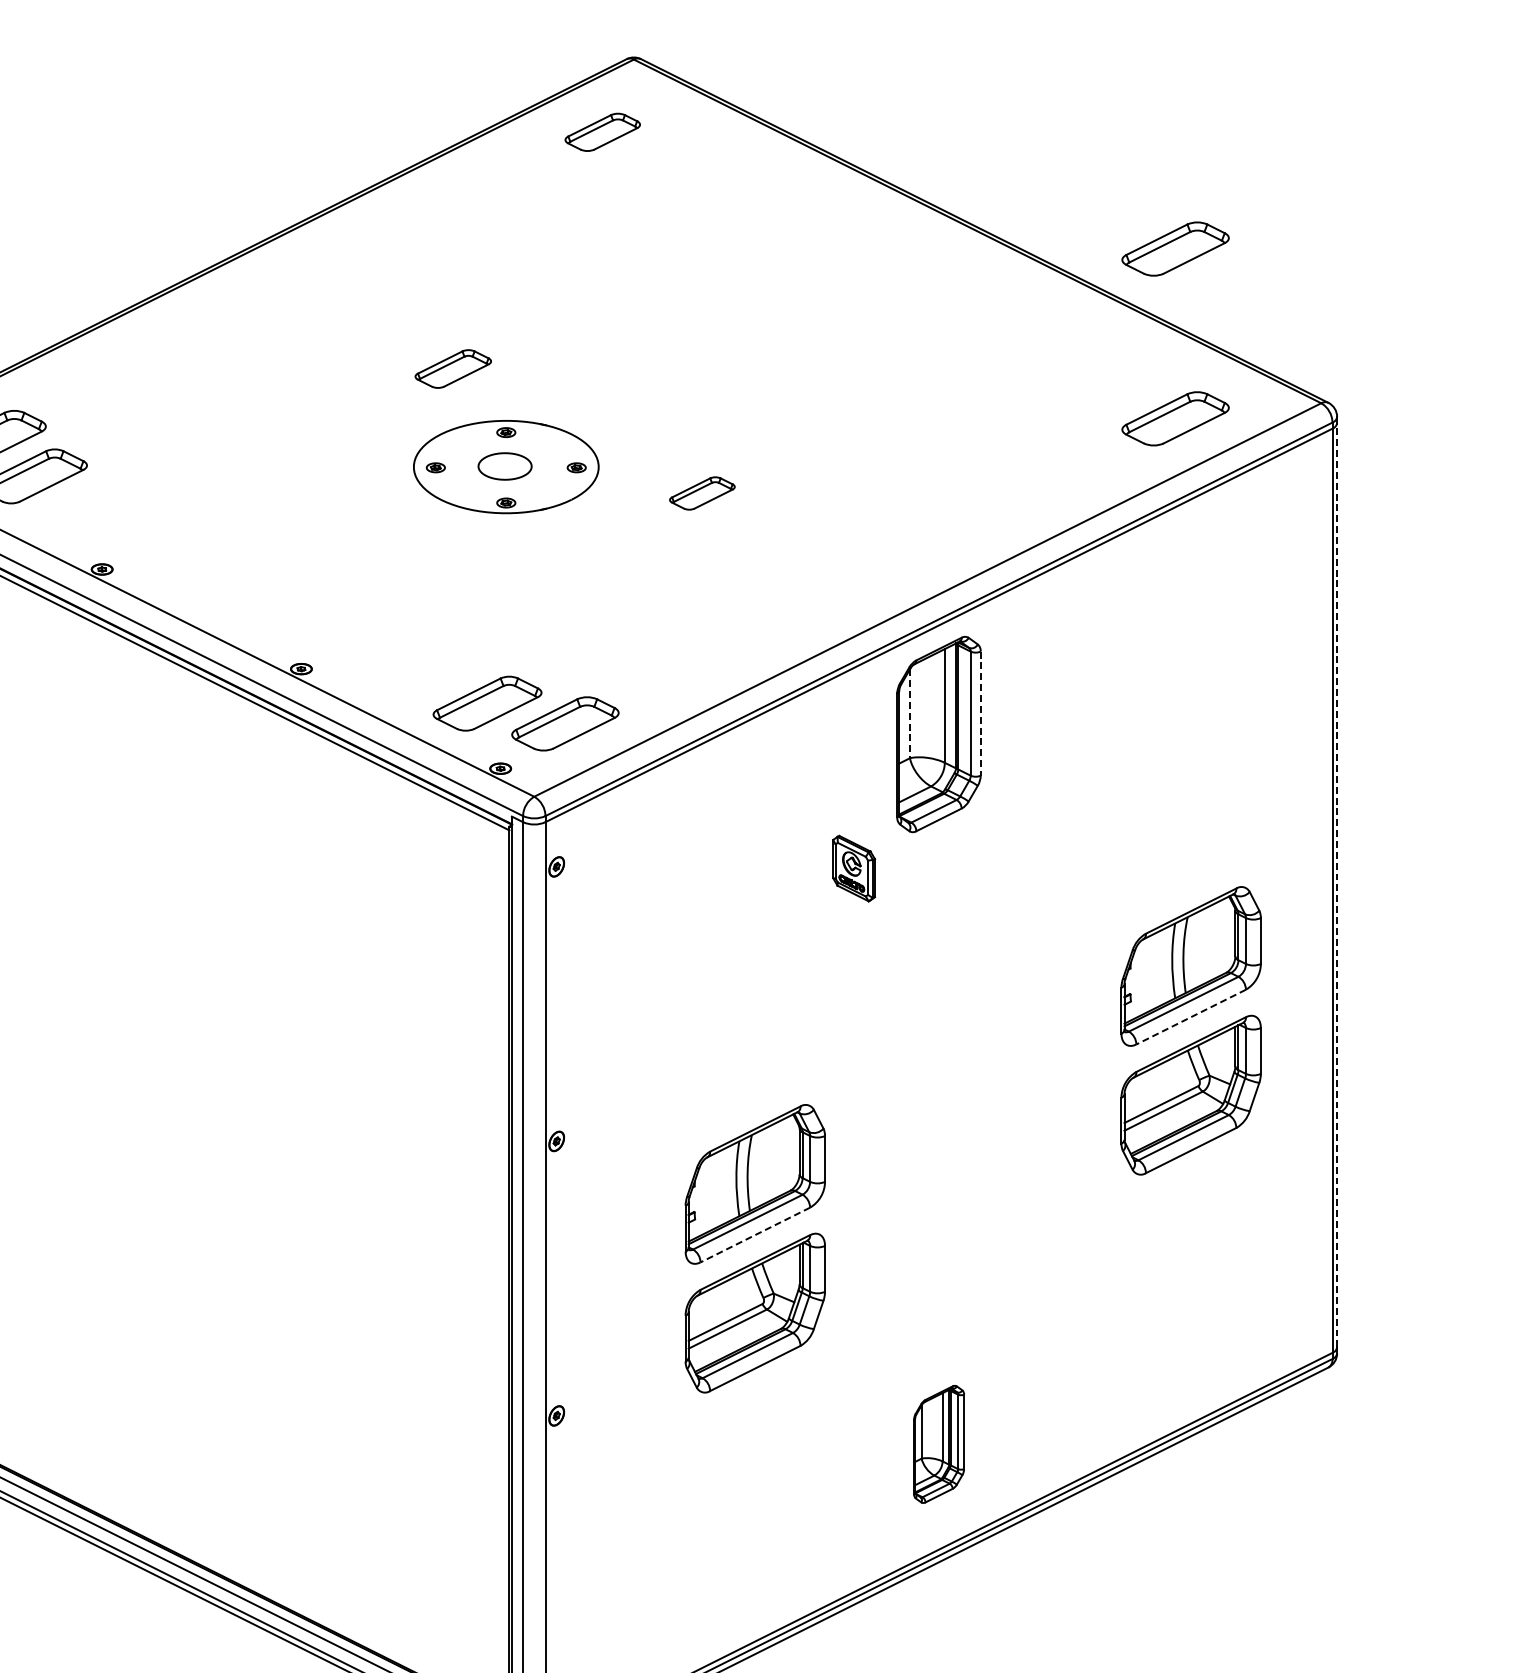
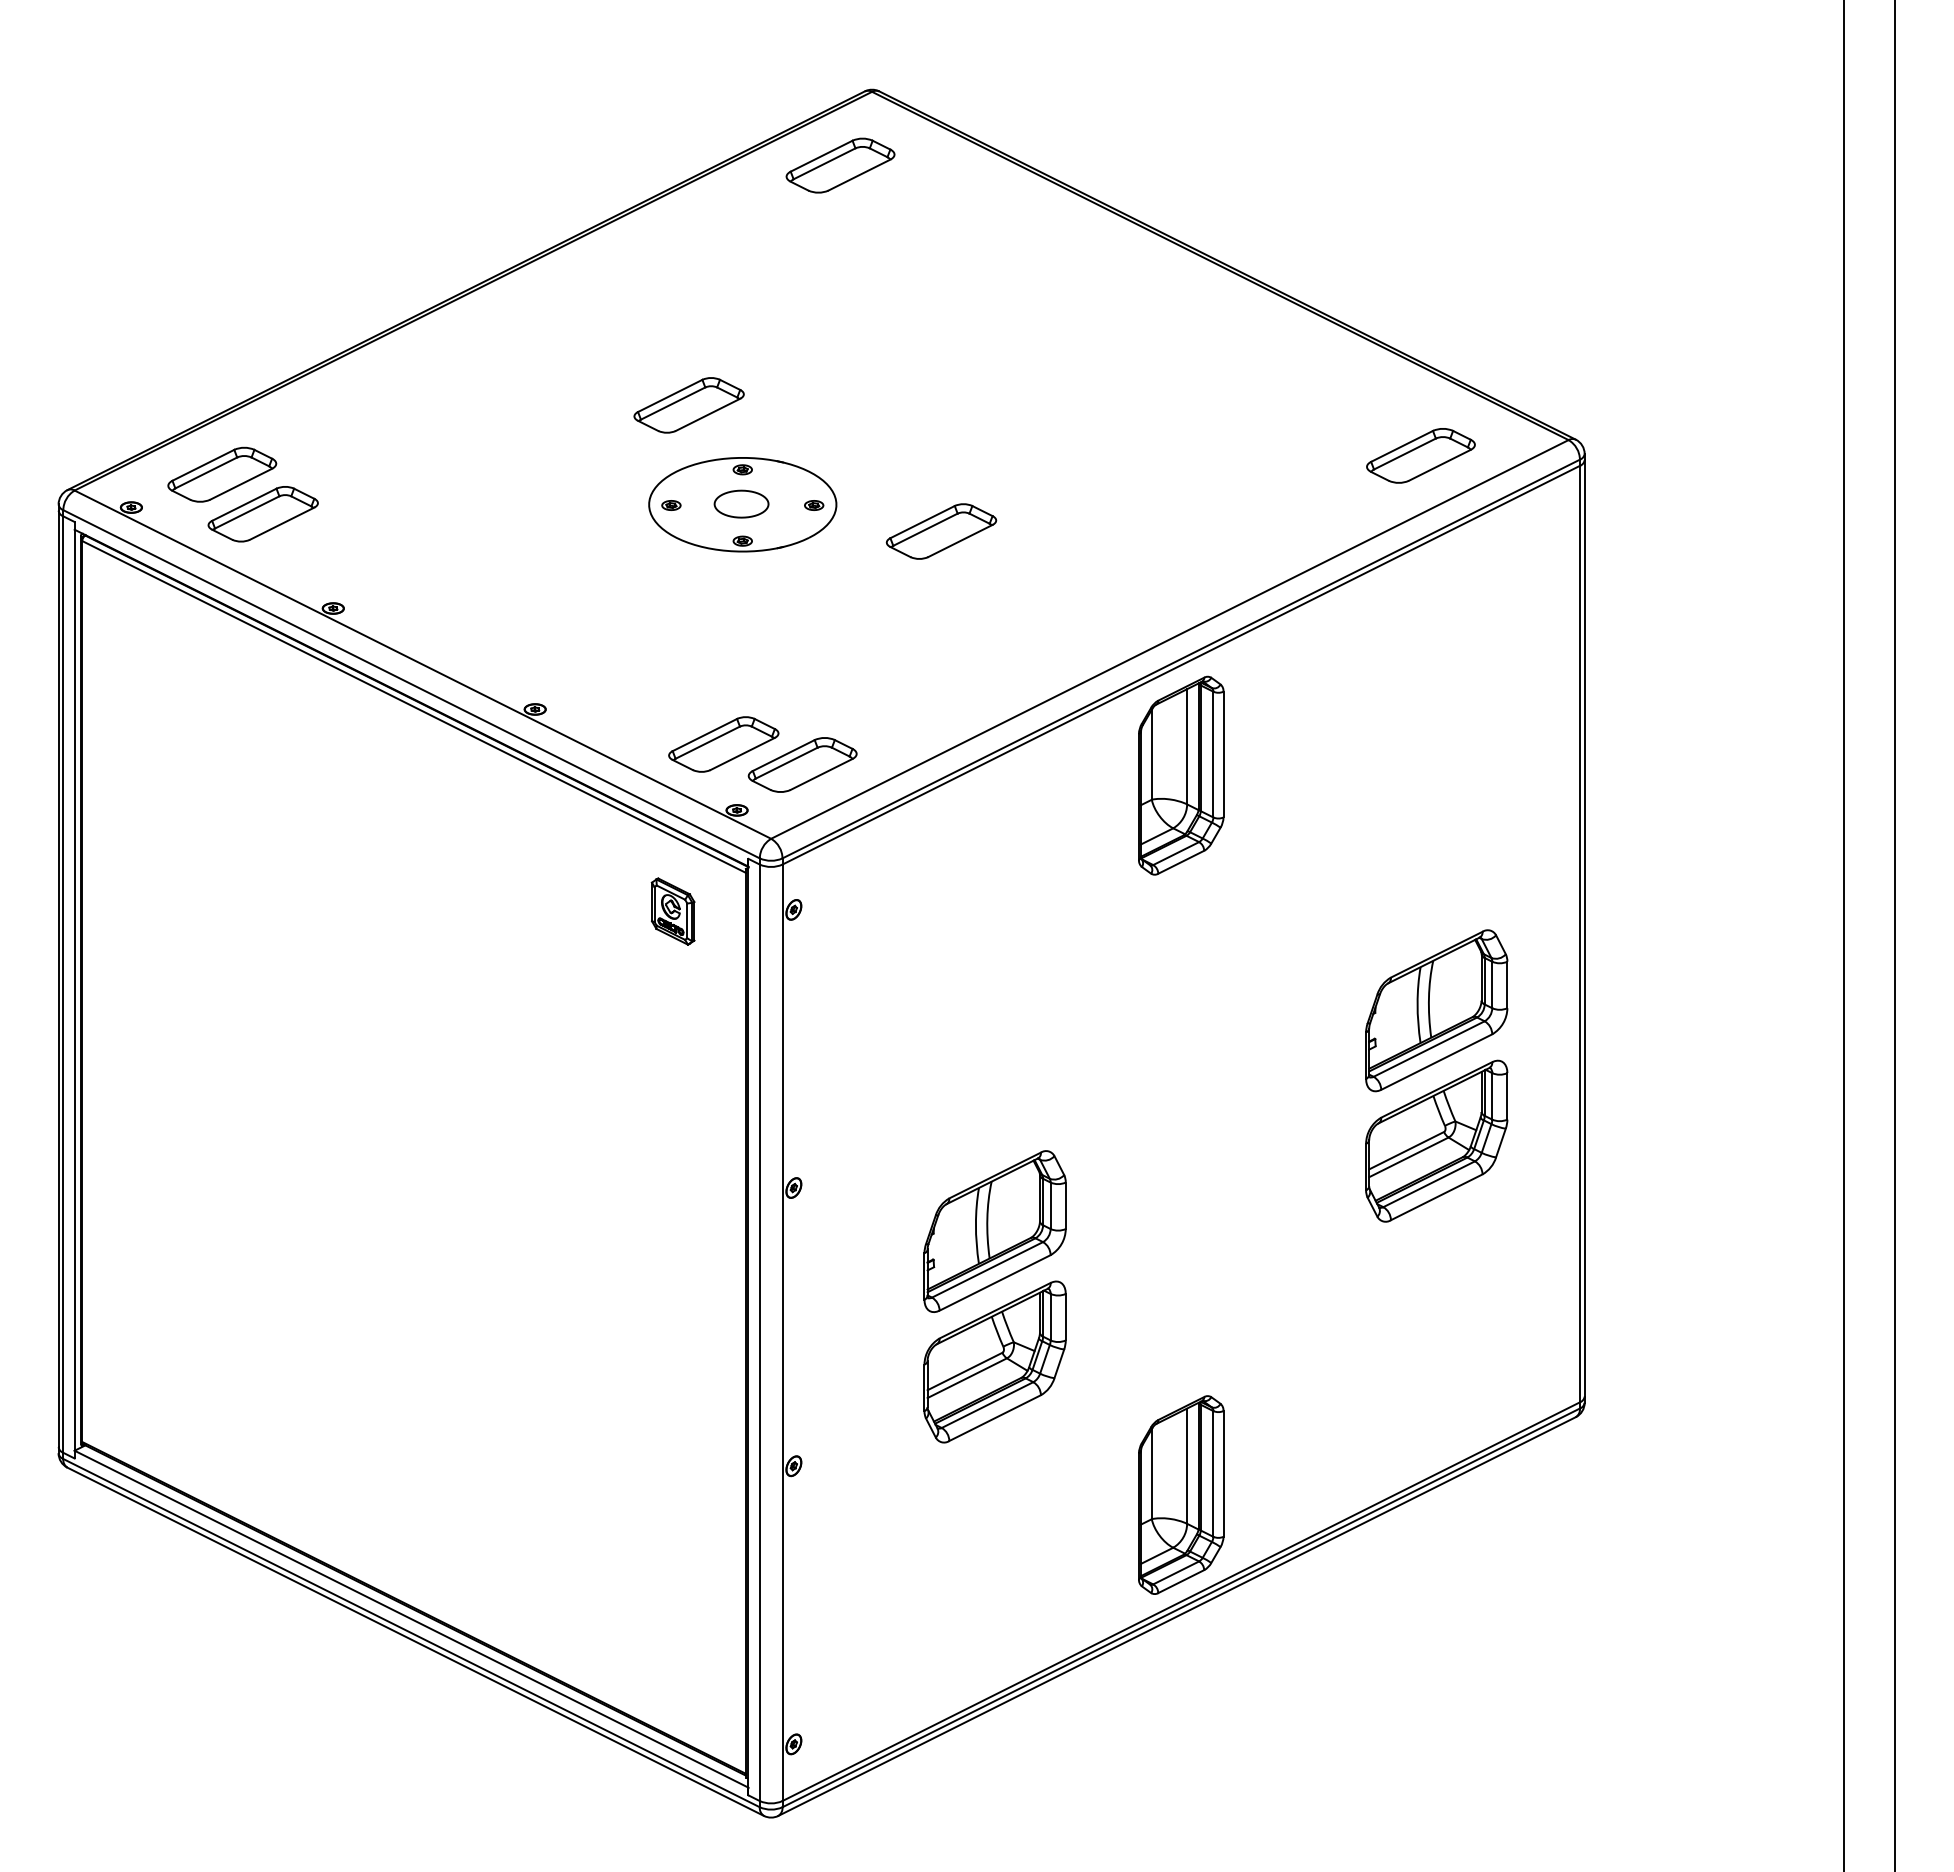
part: (602, 132) -> (840, 165), size x1.43
part: (1175, 248) -> (1420, 283), removed
part: (452, 369) -> (688, 405), size x1.43
part: (702, 493) -> (941, 531), size x1.67
line: (980, 713) -> (1223, 754), dashed -> solid
line: (909, 714) -> (1151, 755), dashed -> solid
part: (853, 868) -> (672, 911), moved
line: (1336, 884) -> (1584, 927), dashed -> solid
line: (1190, 1017) -> (1436, 1062), dashed -> solid
line: (754, 1235) -> (994, 1283), dashed -> solid
part: (939, 1443) -> (1181, 1494), size x1.67

